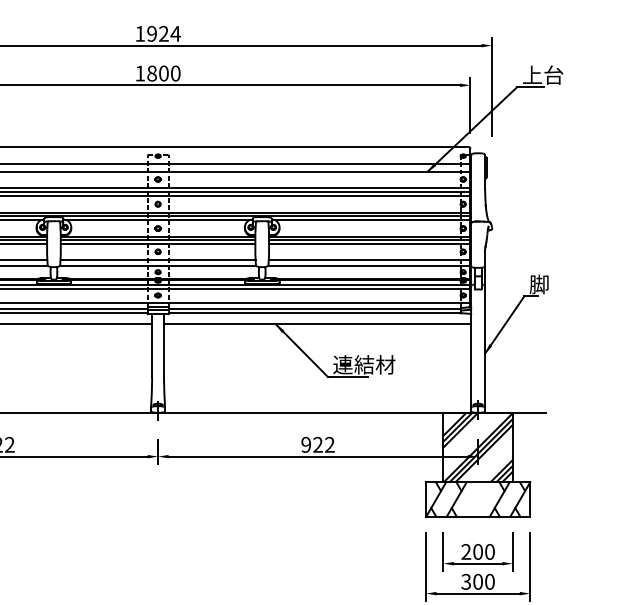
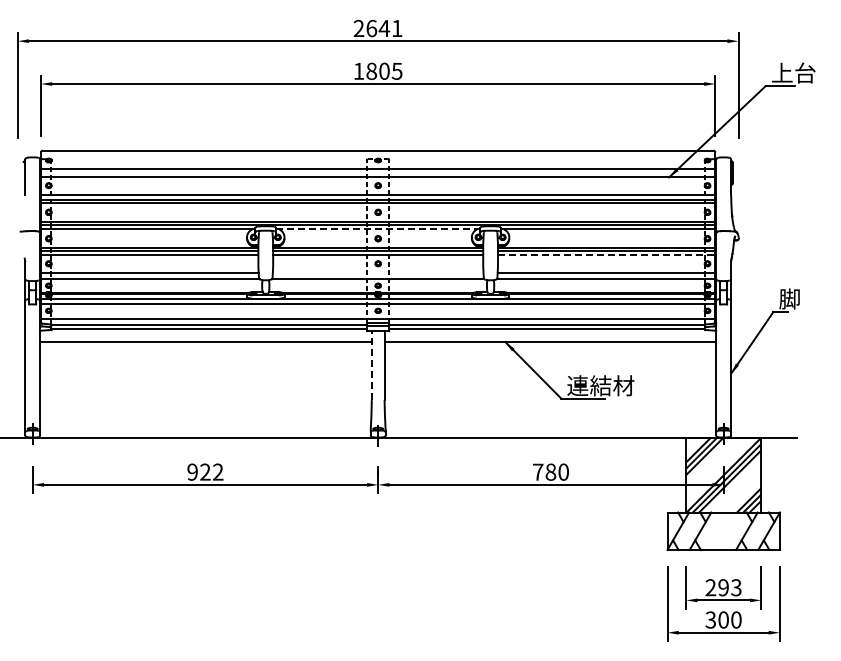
text: (157, 33) -> (377, 28), 1924 -> 2641
text: (175, 72) -> (396, 70), 1800 -> 1805
line: (158, 220) -> (378, 229), solid -> dashed
line: (369, 244) -> (606, 255), solid -> dashed
line: (157, 259) -> (377, 272), removed
line: (151, 346) -> (371, 365), solid -> dashed
text: (317, 444) -> (550, 471), 922 -> 780
text: (483, 551) -> (729, 587), 200 -> 293

